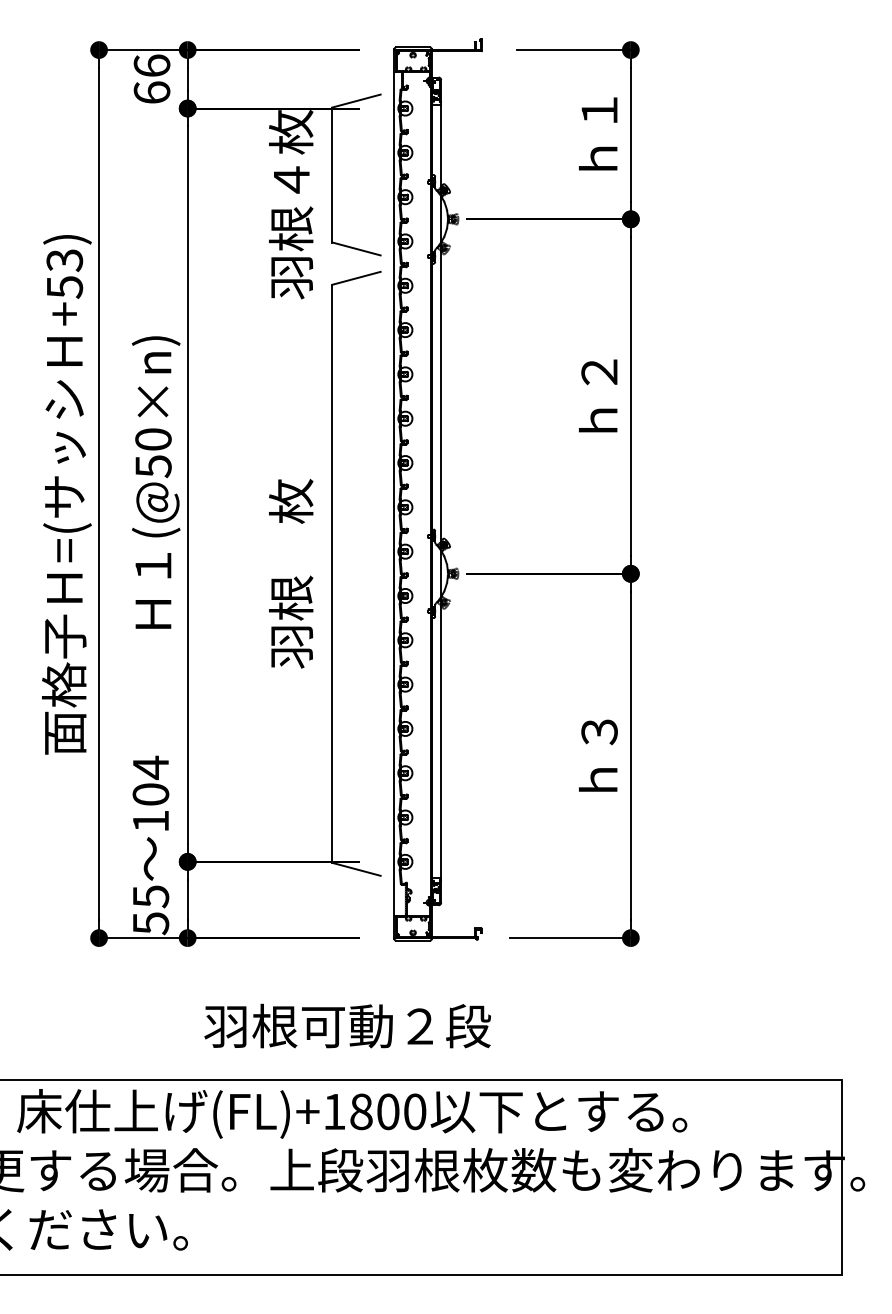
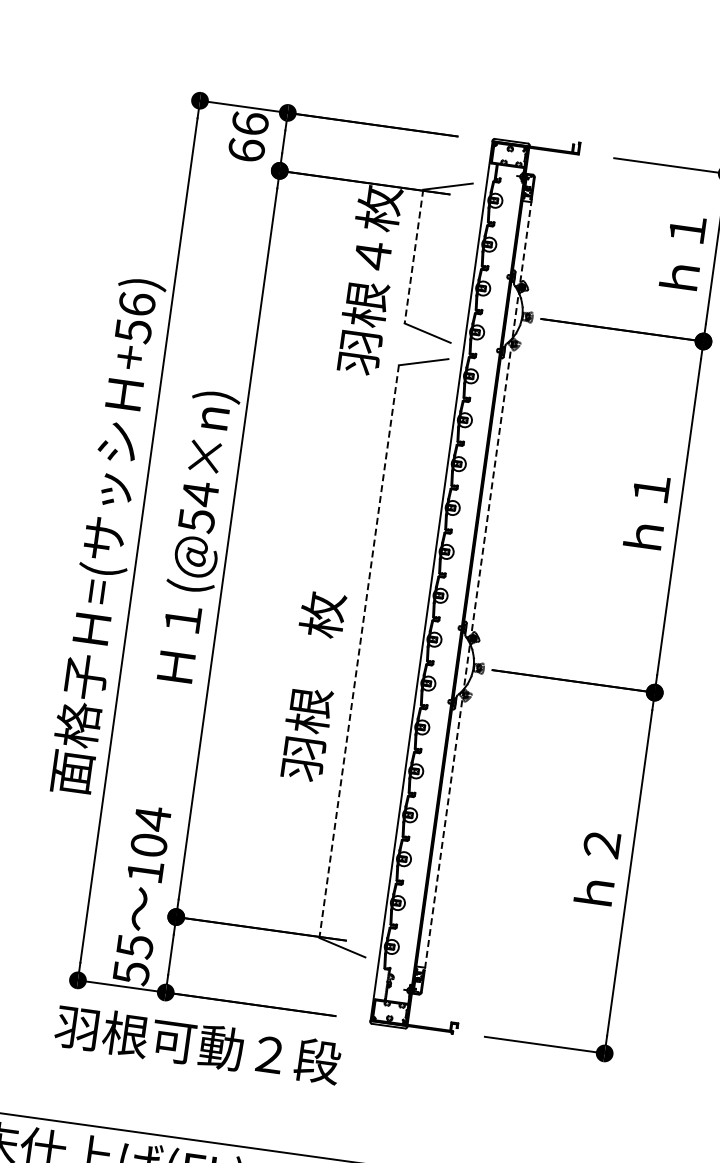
line: (332, 175) -> (413, 257), solid -> dashed
text: (64, 260) -> (136, 304), +53) -> +56)
text: (598, 372) -> (650, 488), ｈ２ -> ｈ１
text: (153, 439) -> (200, 493), (@50×n) -> (@54×n)
line: (441, 491) -> (478, 585), solid -> dashed
text: (291, 573) -> (313, 686), moved
line: (332, 574) -> (359, 652), solid -> dashed
text: (599, 732) -> (601, 845), ｈ３ -> ｈ２
text: (347, 1025) -> (197, 1043), moved

